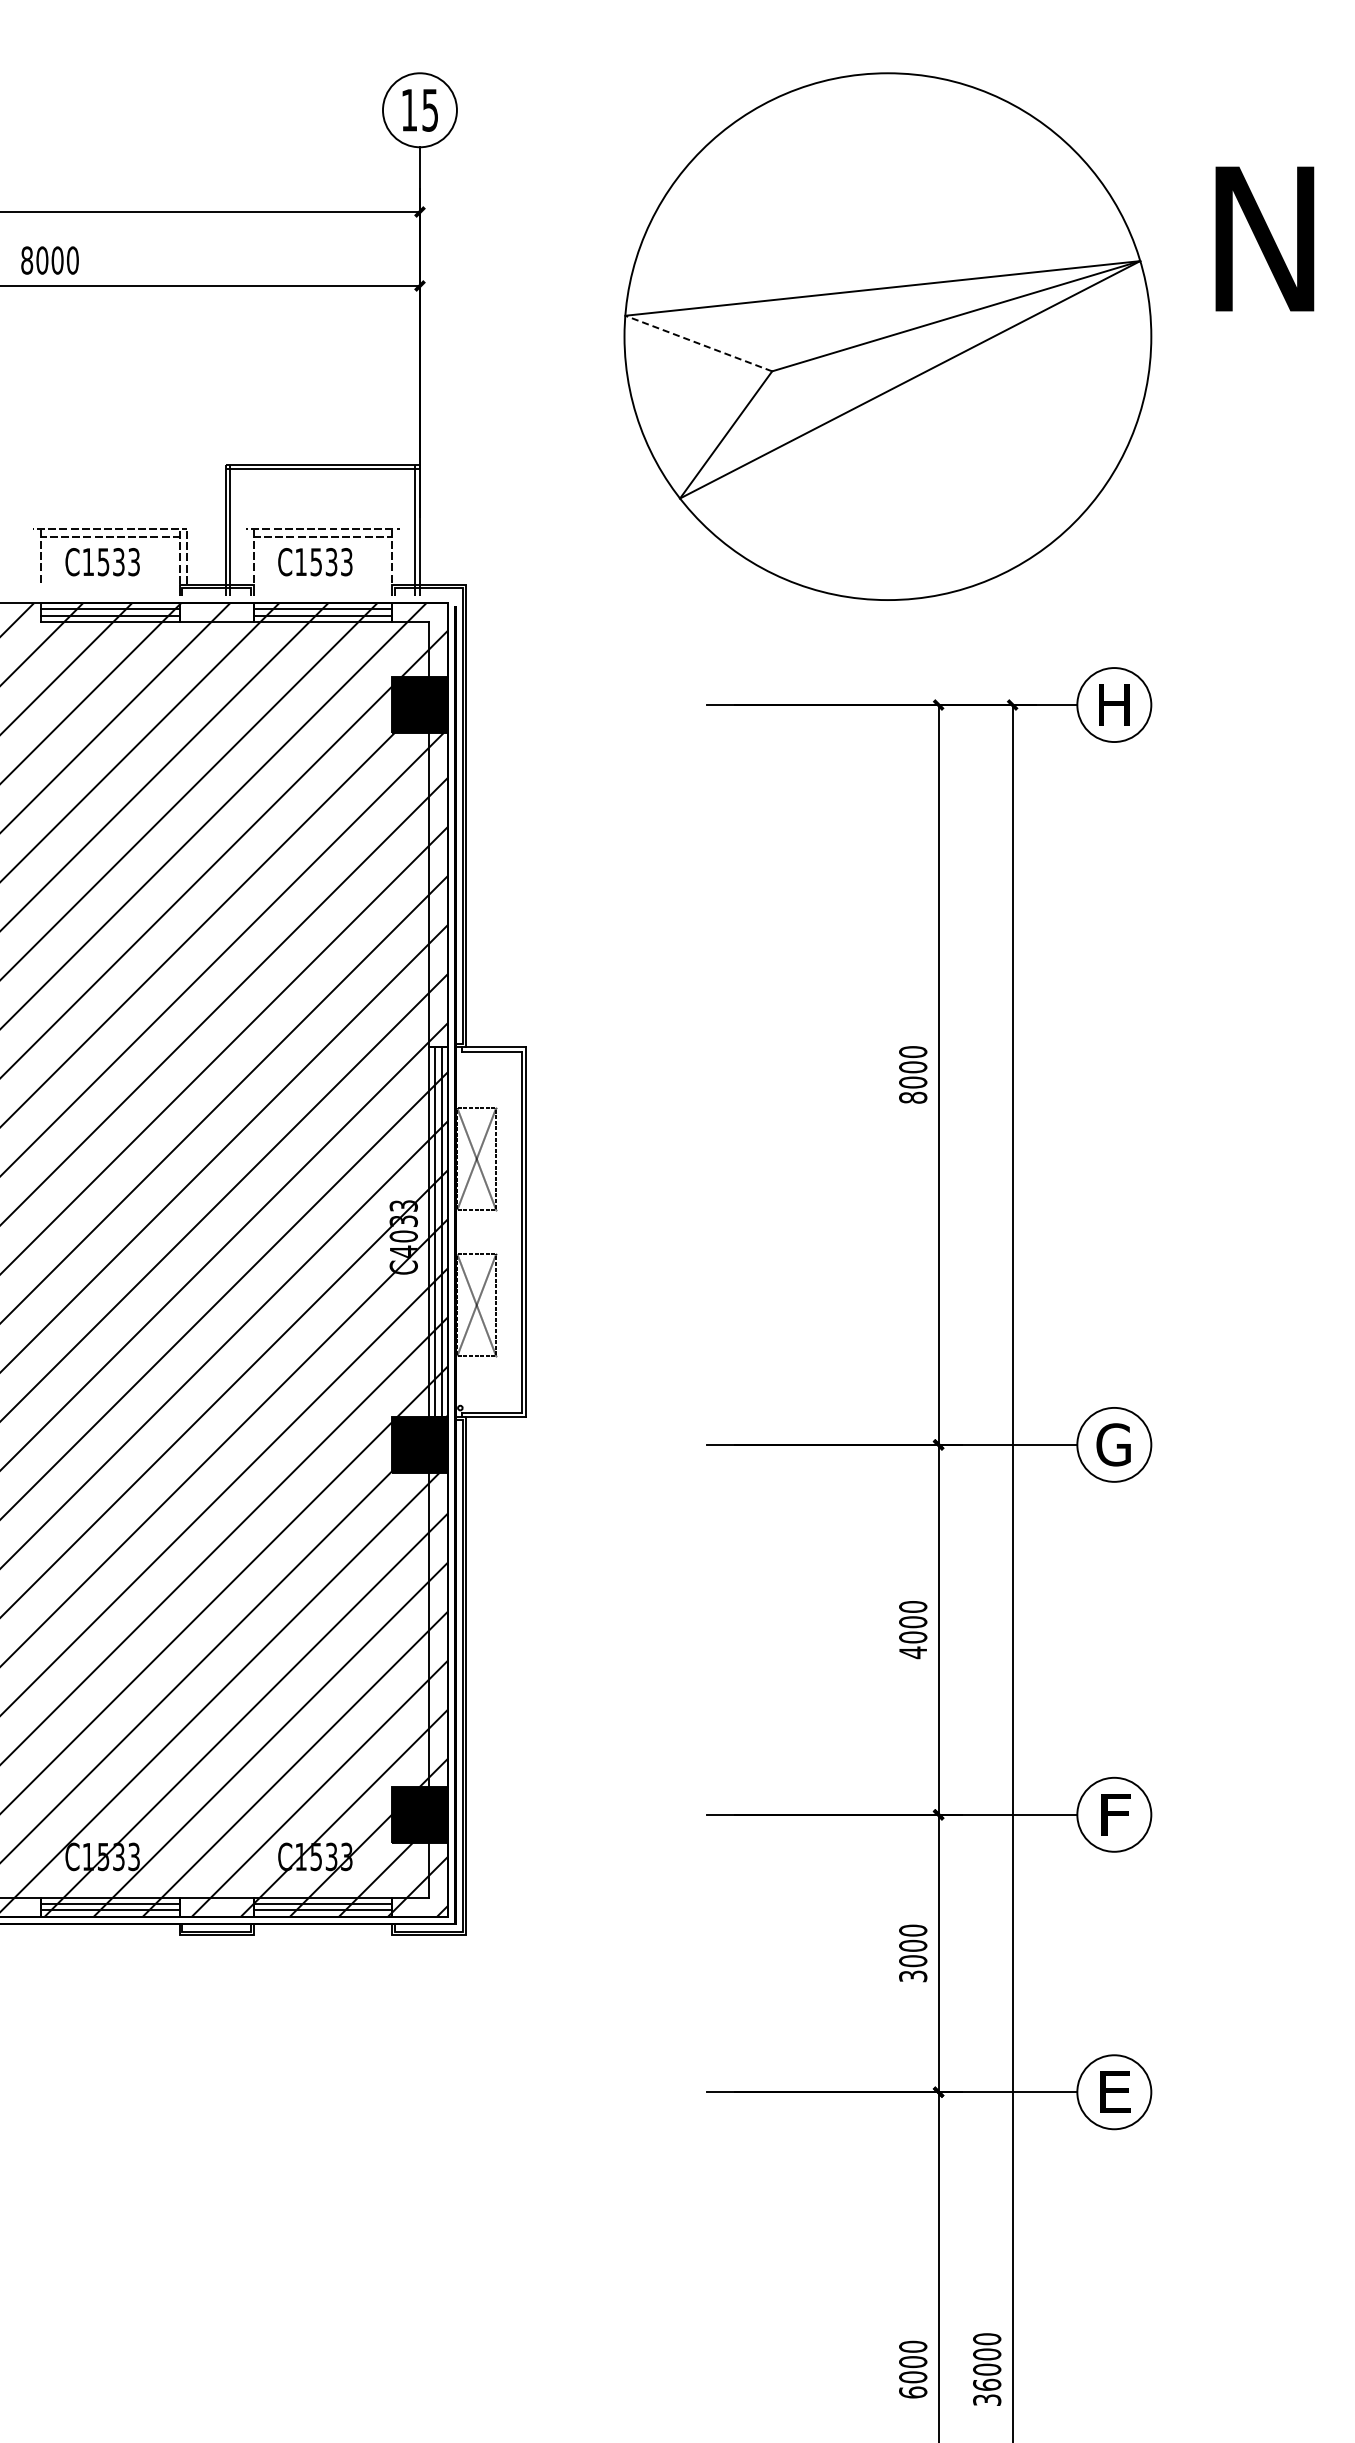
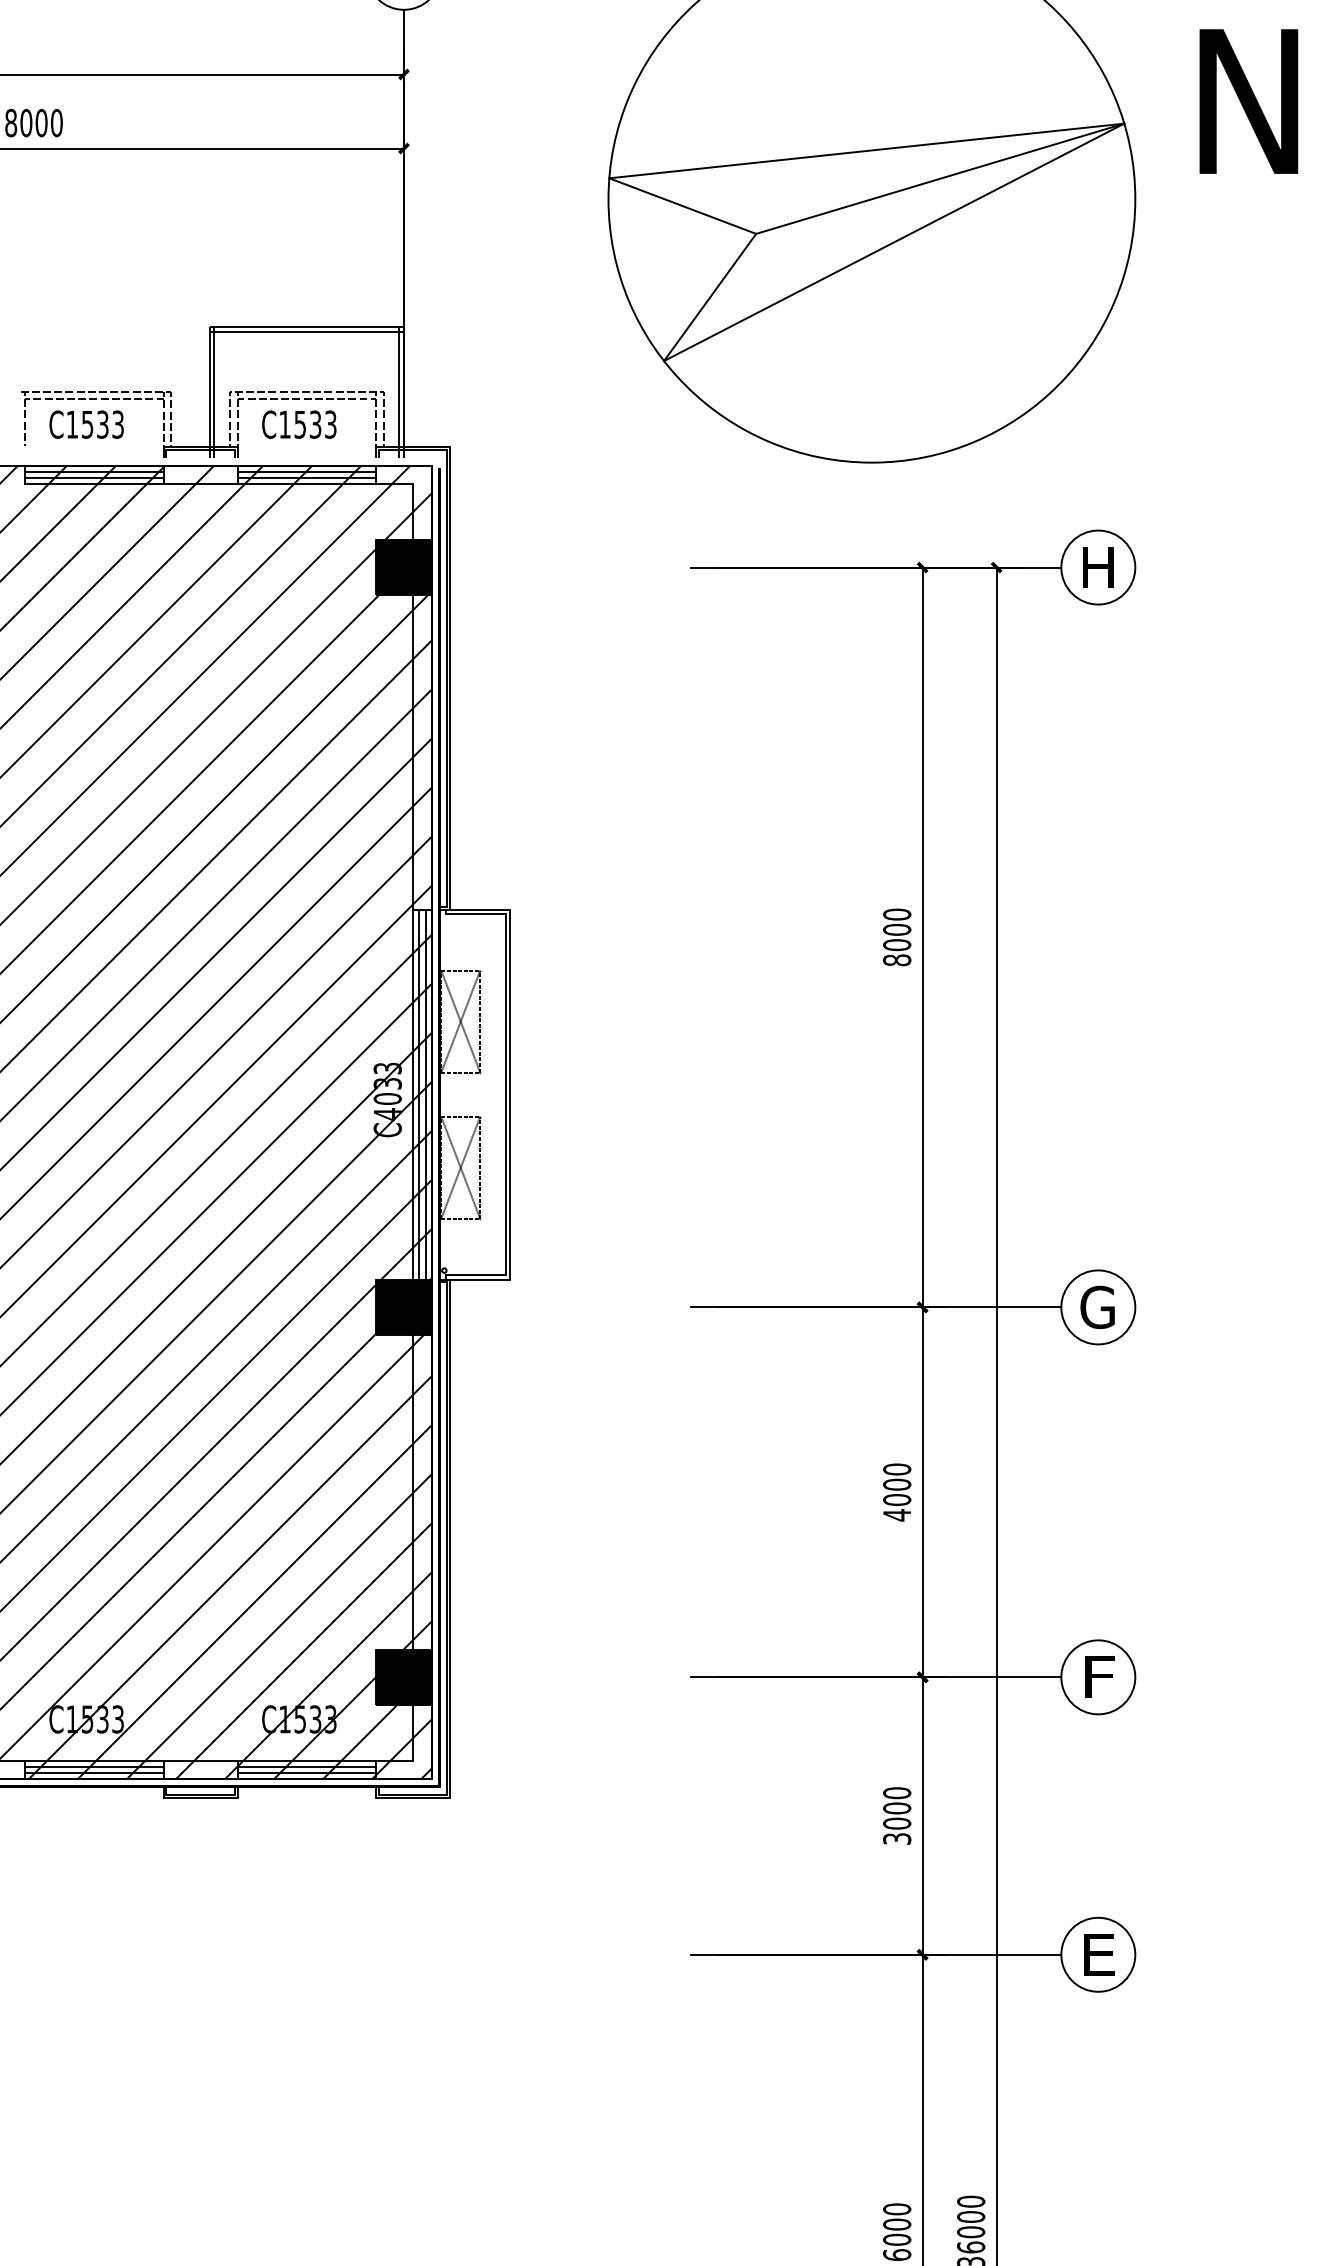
line: (698, 343) -> (682, 206), dashed -> solid
line: (246, 556) -> (230, 419), added
line: (399, 556) -> (383, 419), added

